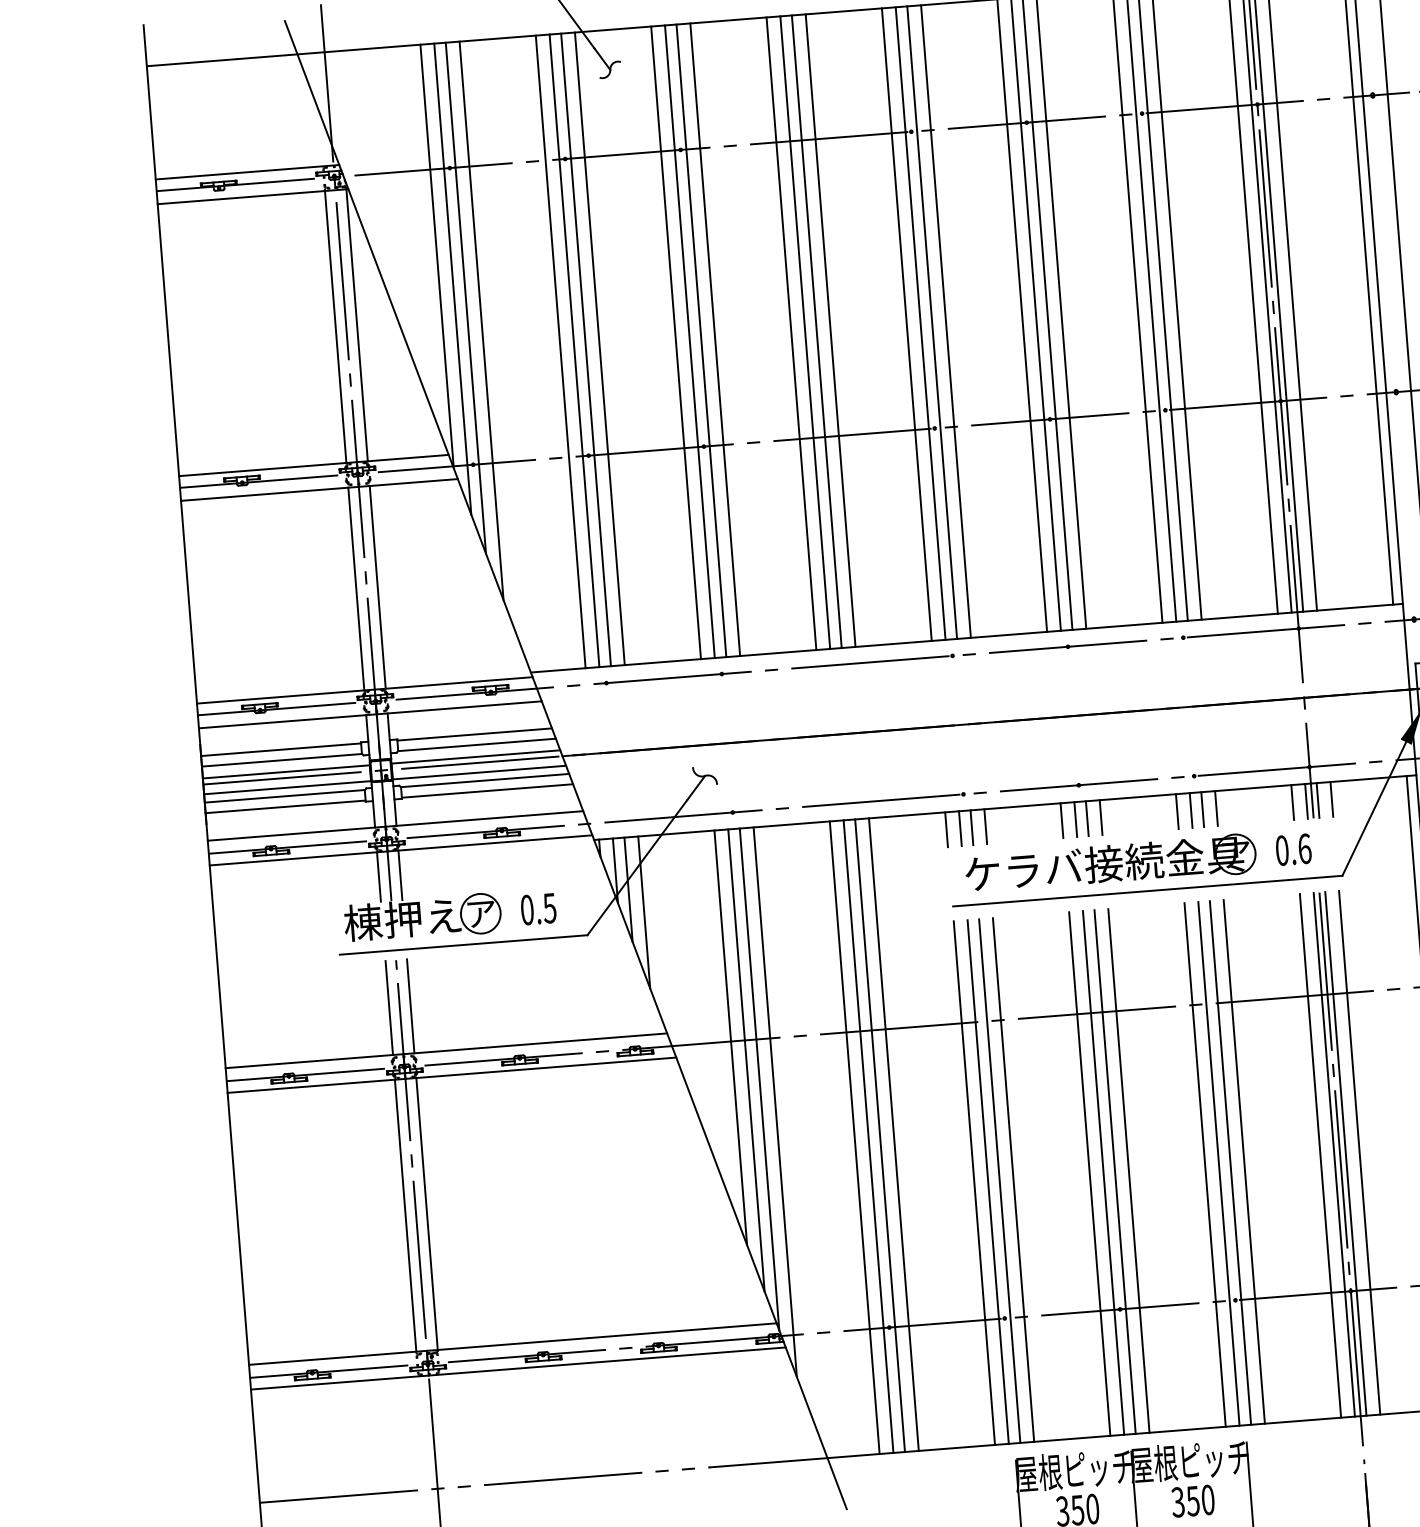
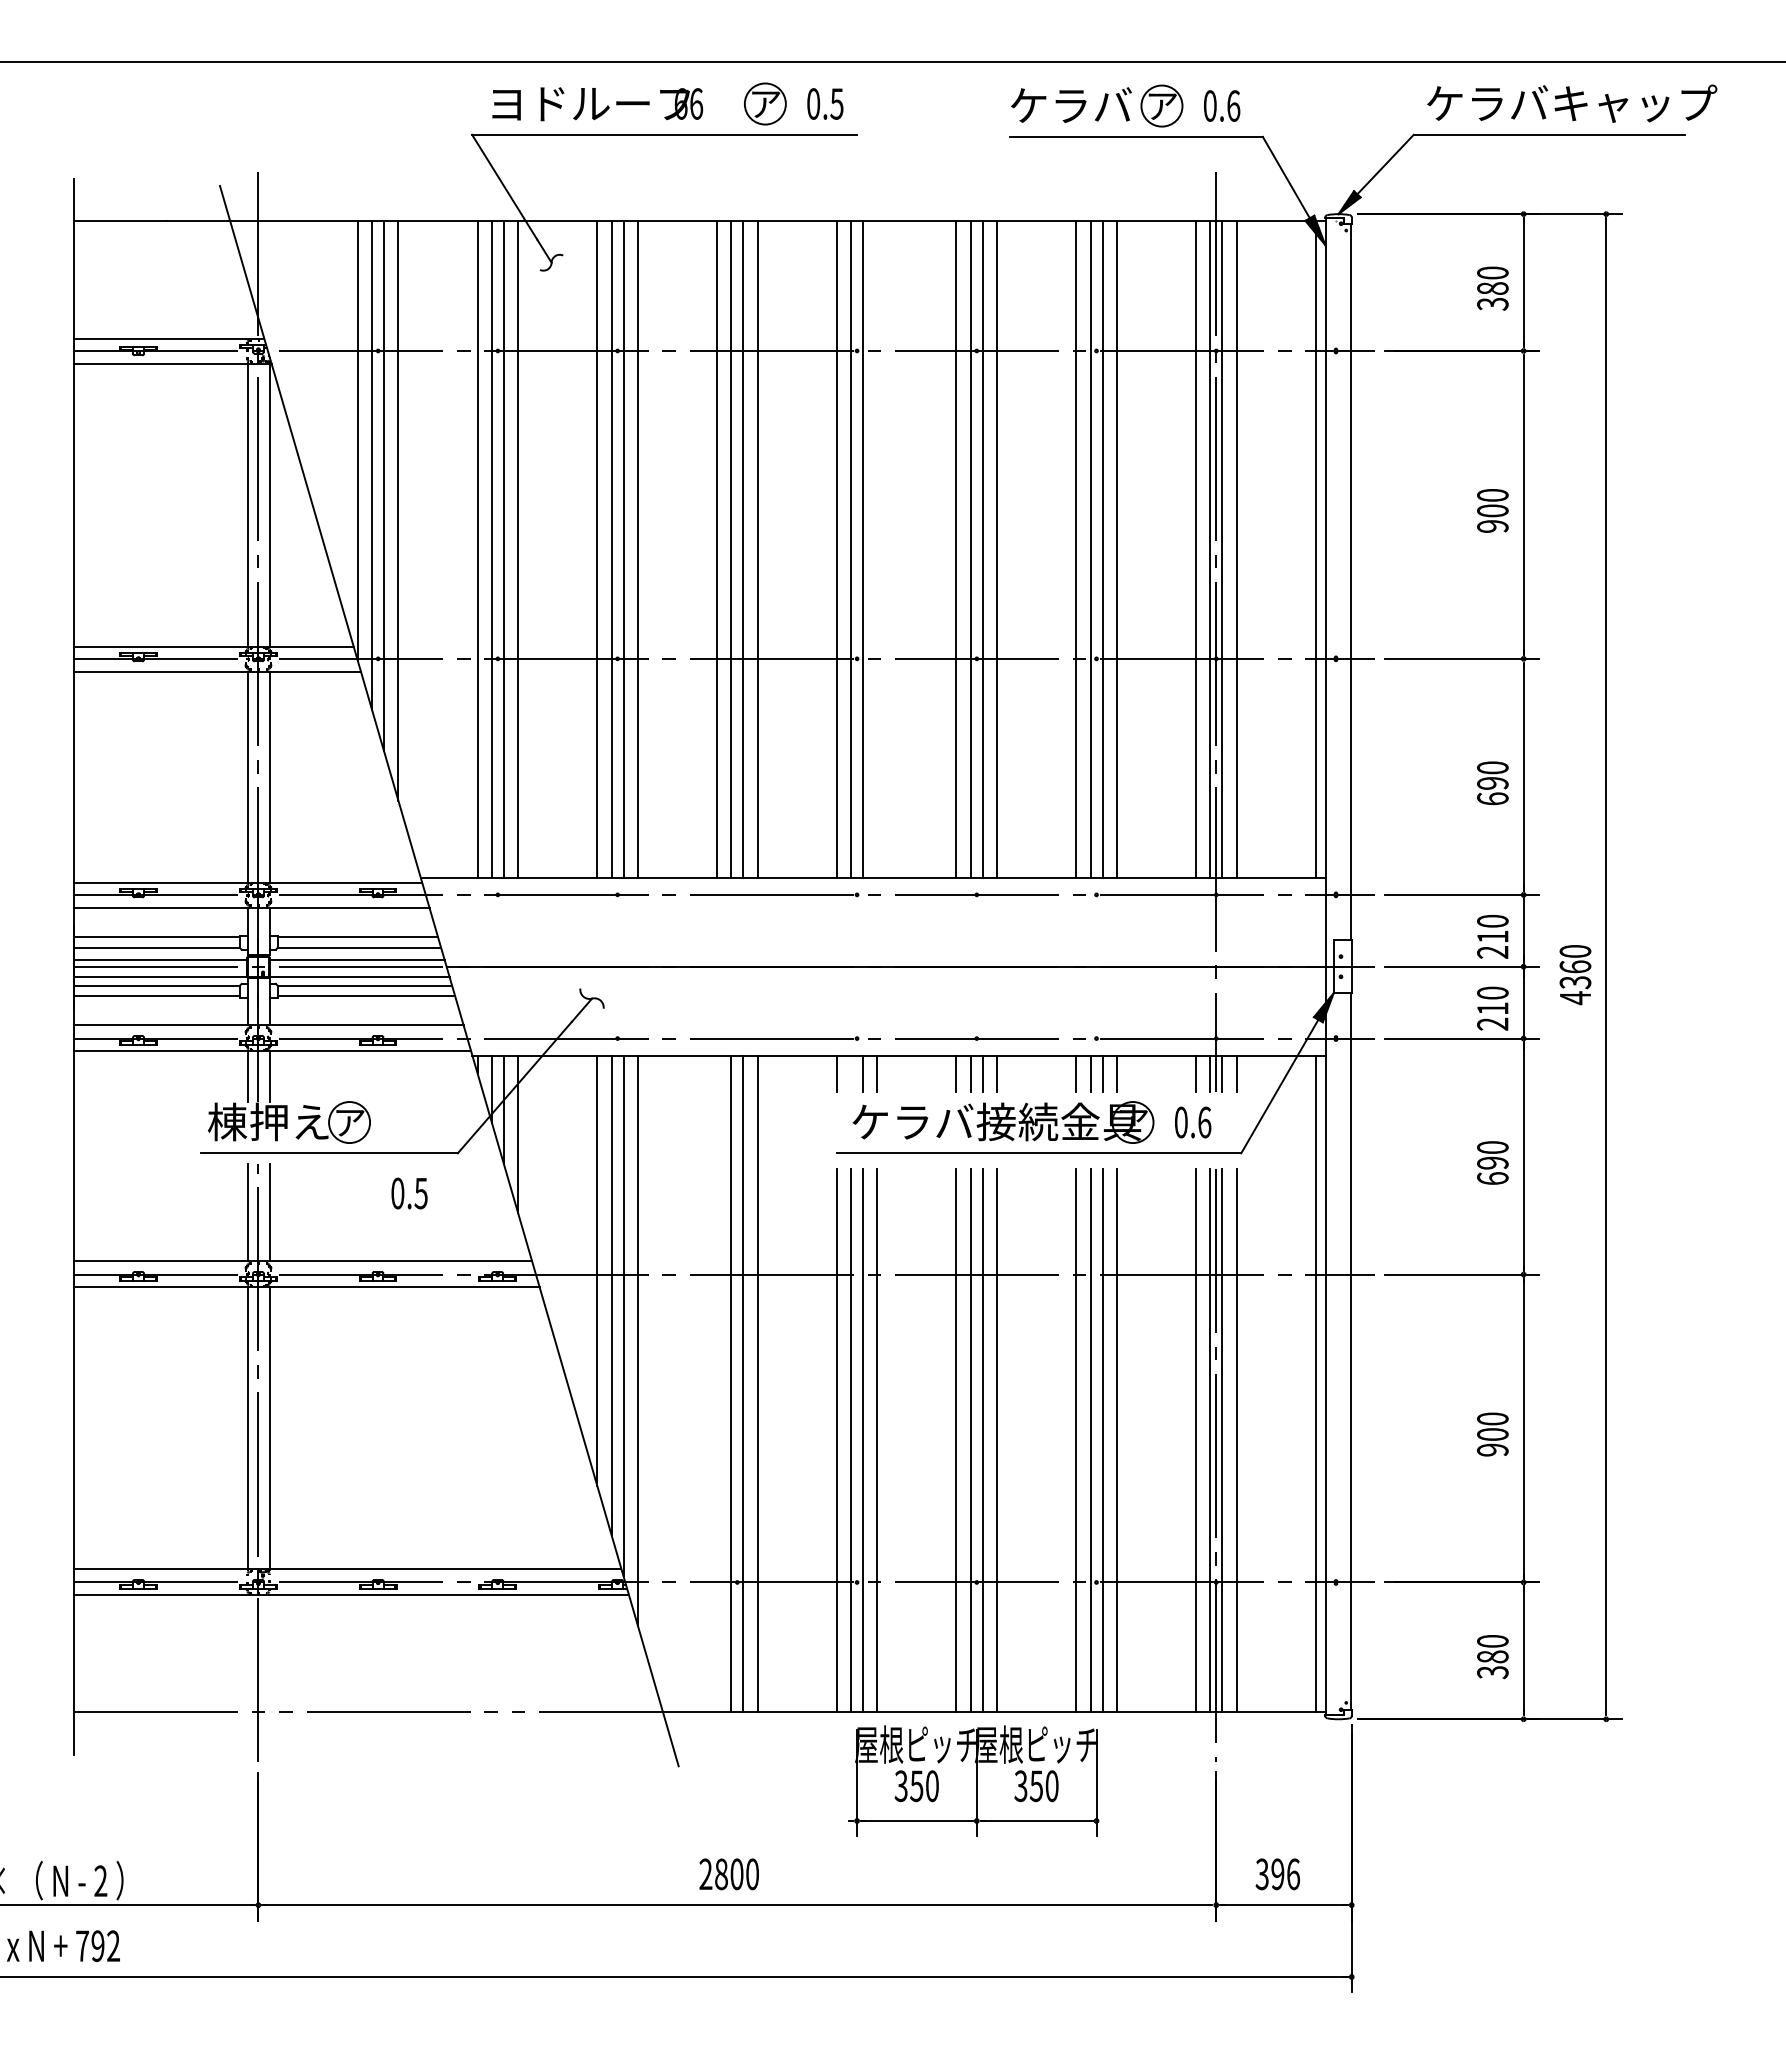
line: (946, 321) -> (877, 549), removed
line: (960, 828) -> (851, 1073), removed
text: (538, 909) -> (409, 1193), moved
line: (855, 1137) -> (717, 1383), removed

